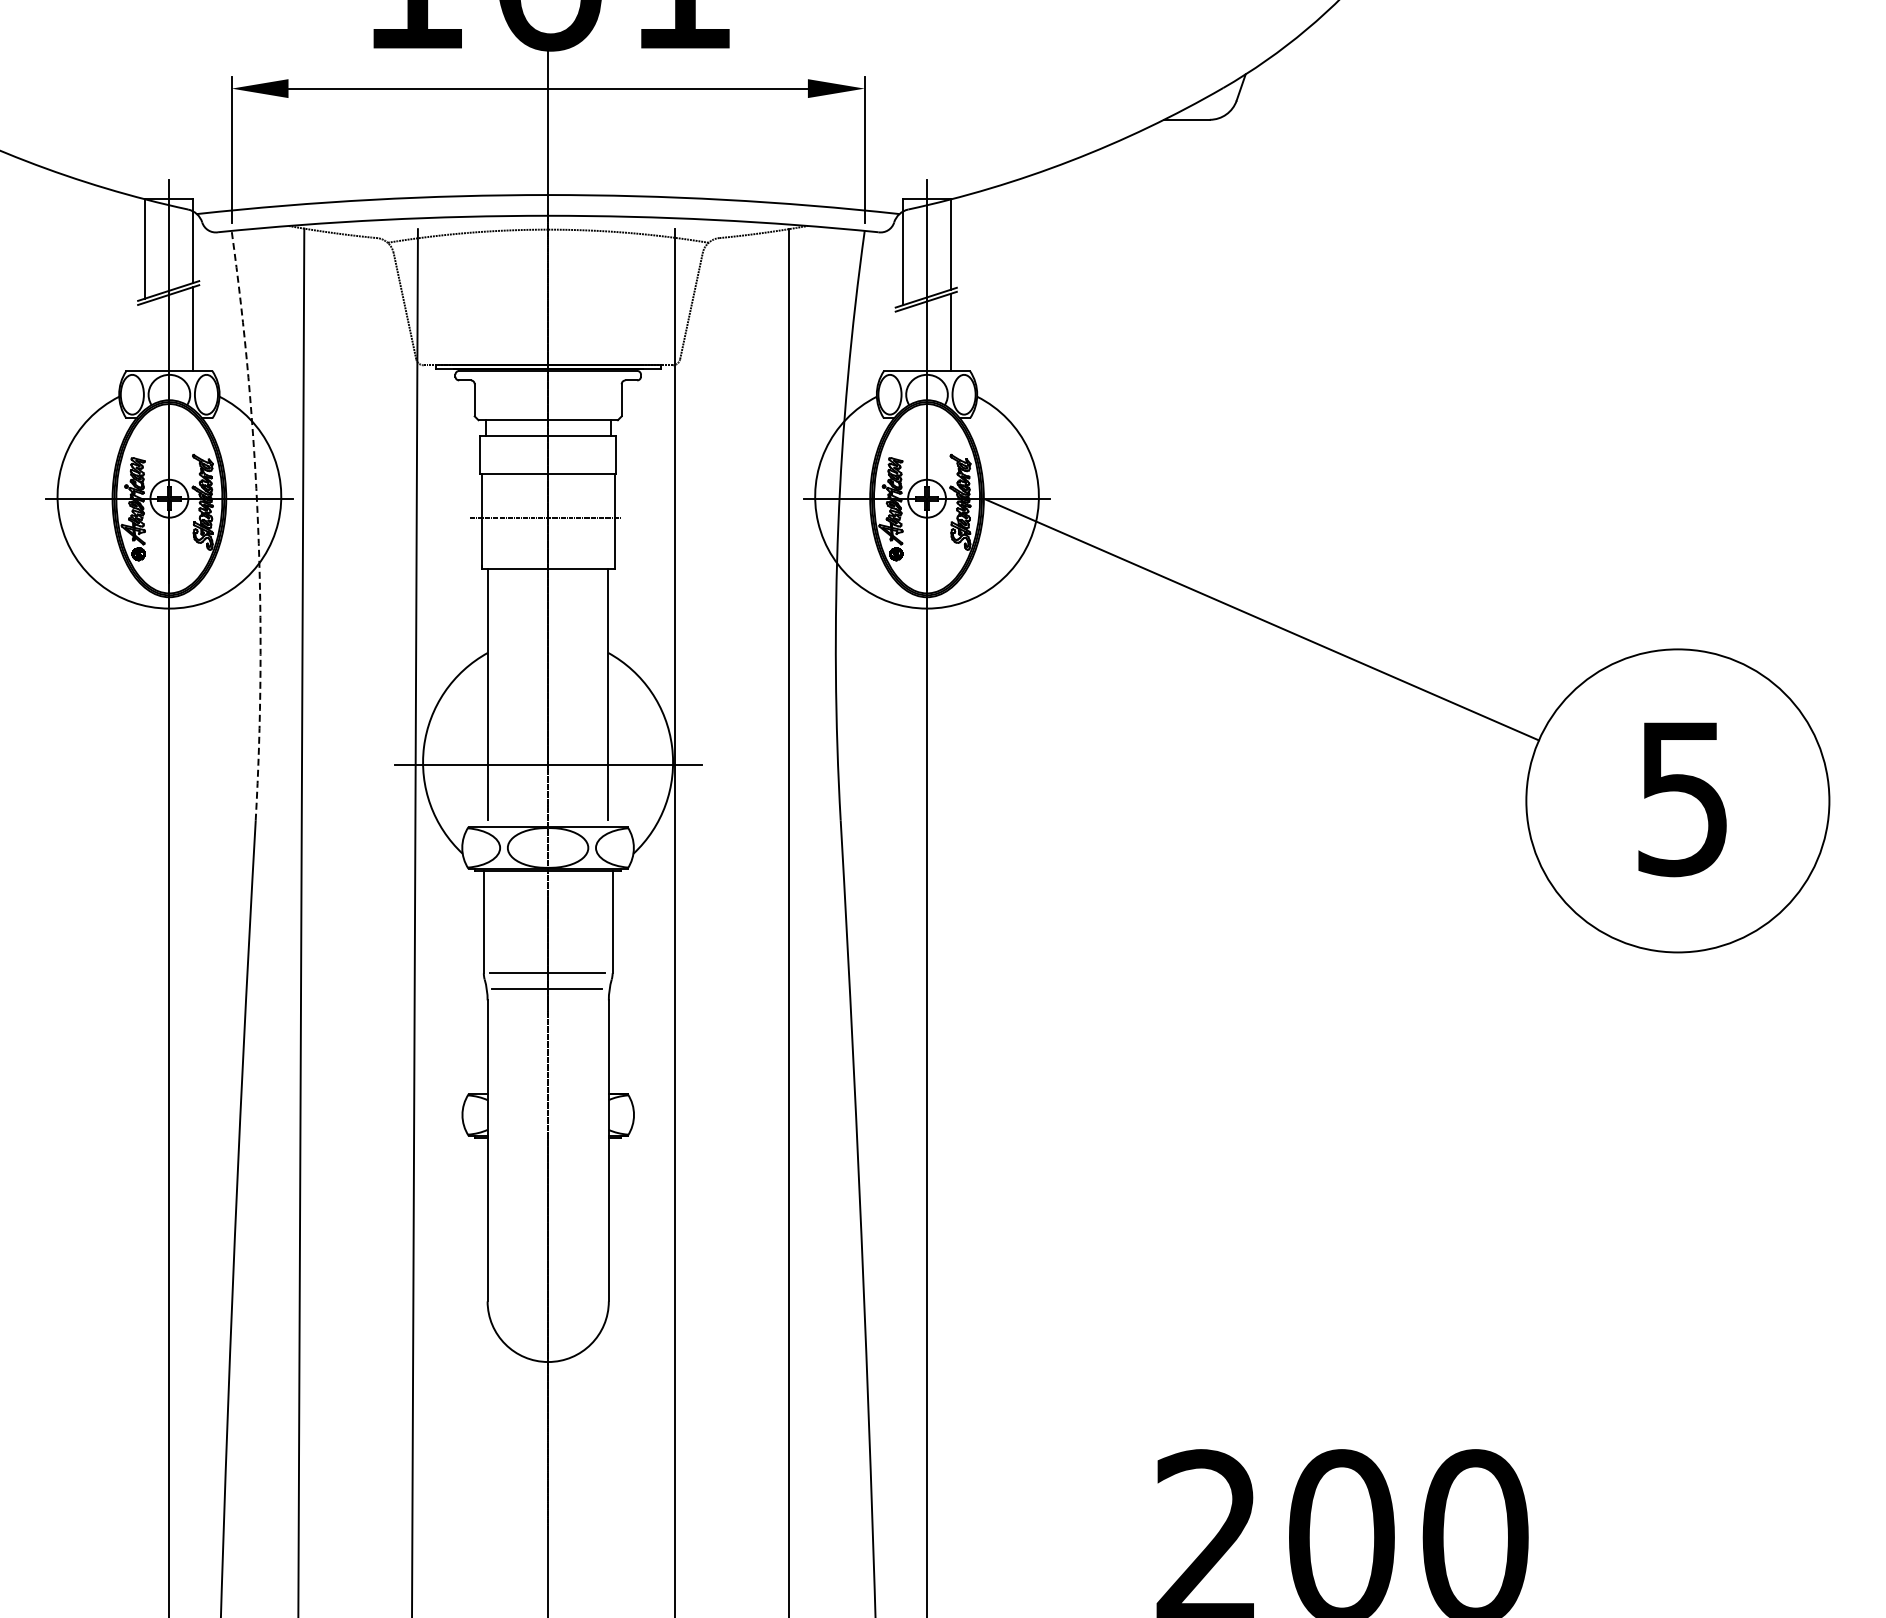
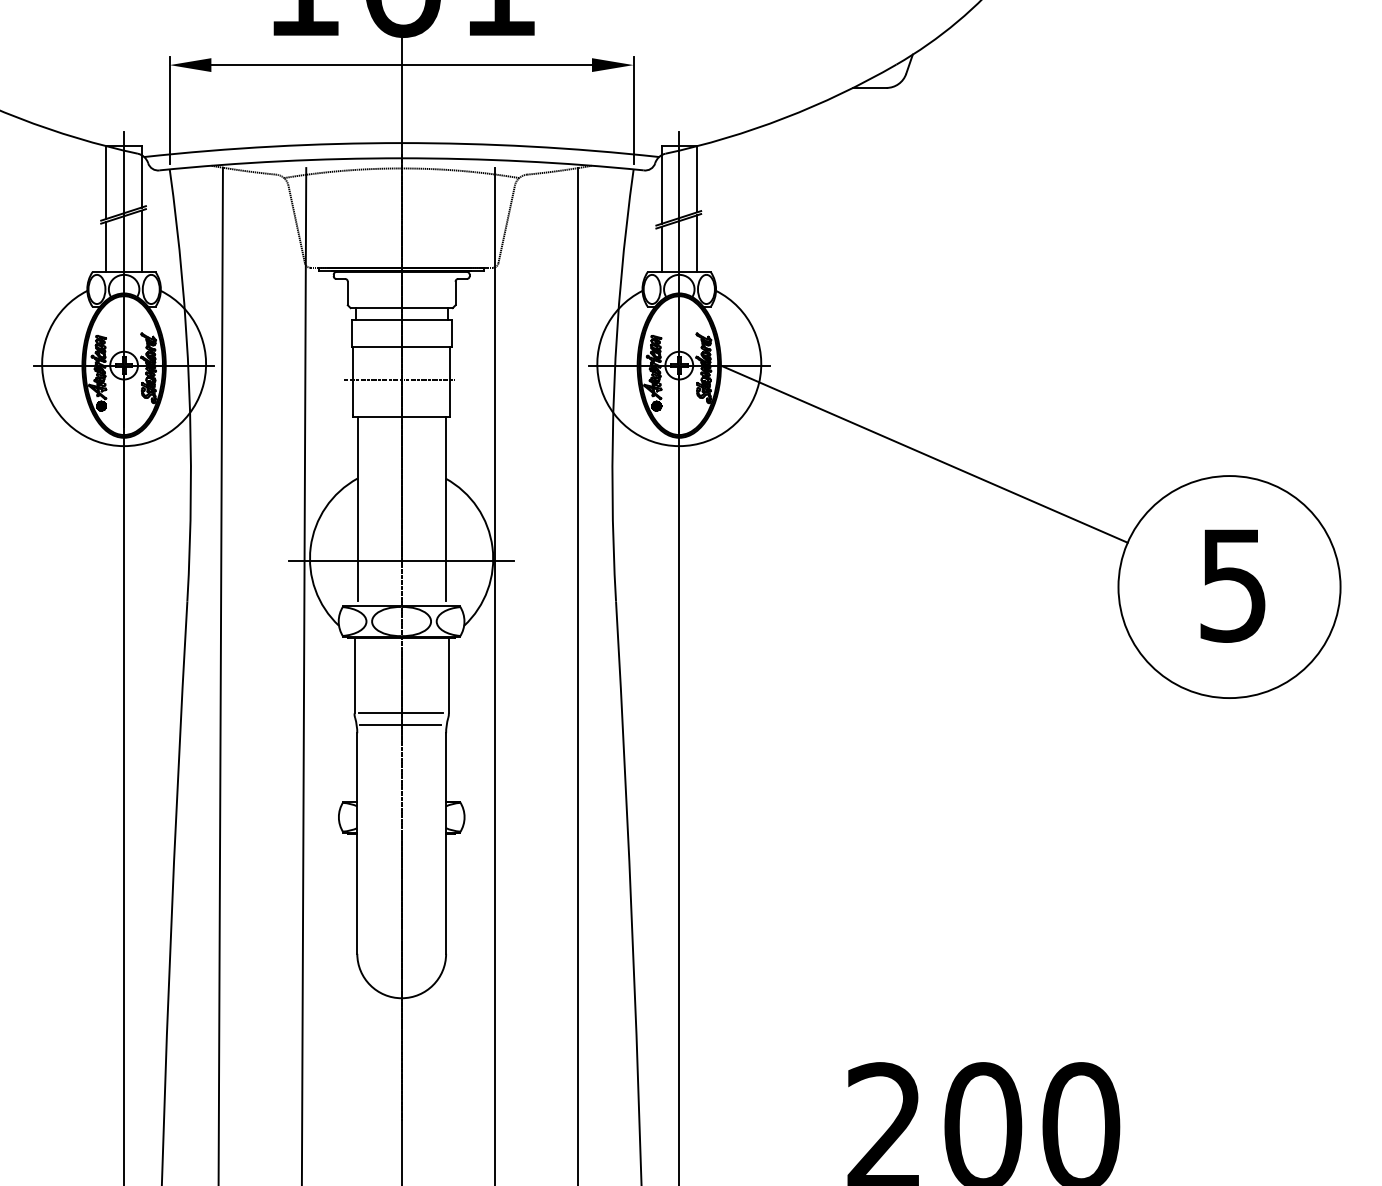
line: (145, 336) -> (106, 246), added
line: (902, 340) -> (661, 249), added
arc: (258, 525) -> (189, 385), dashed -> solid

